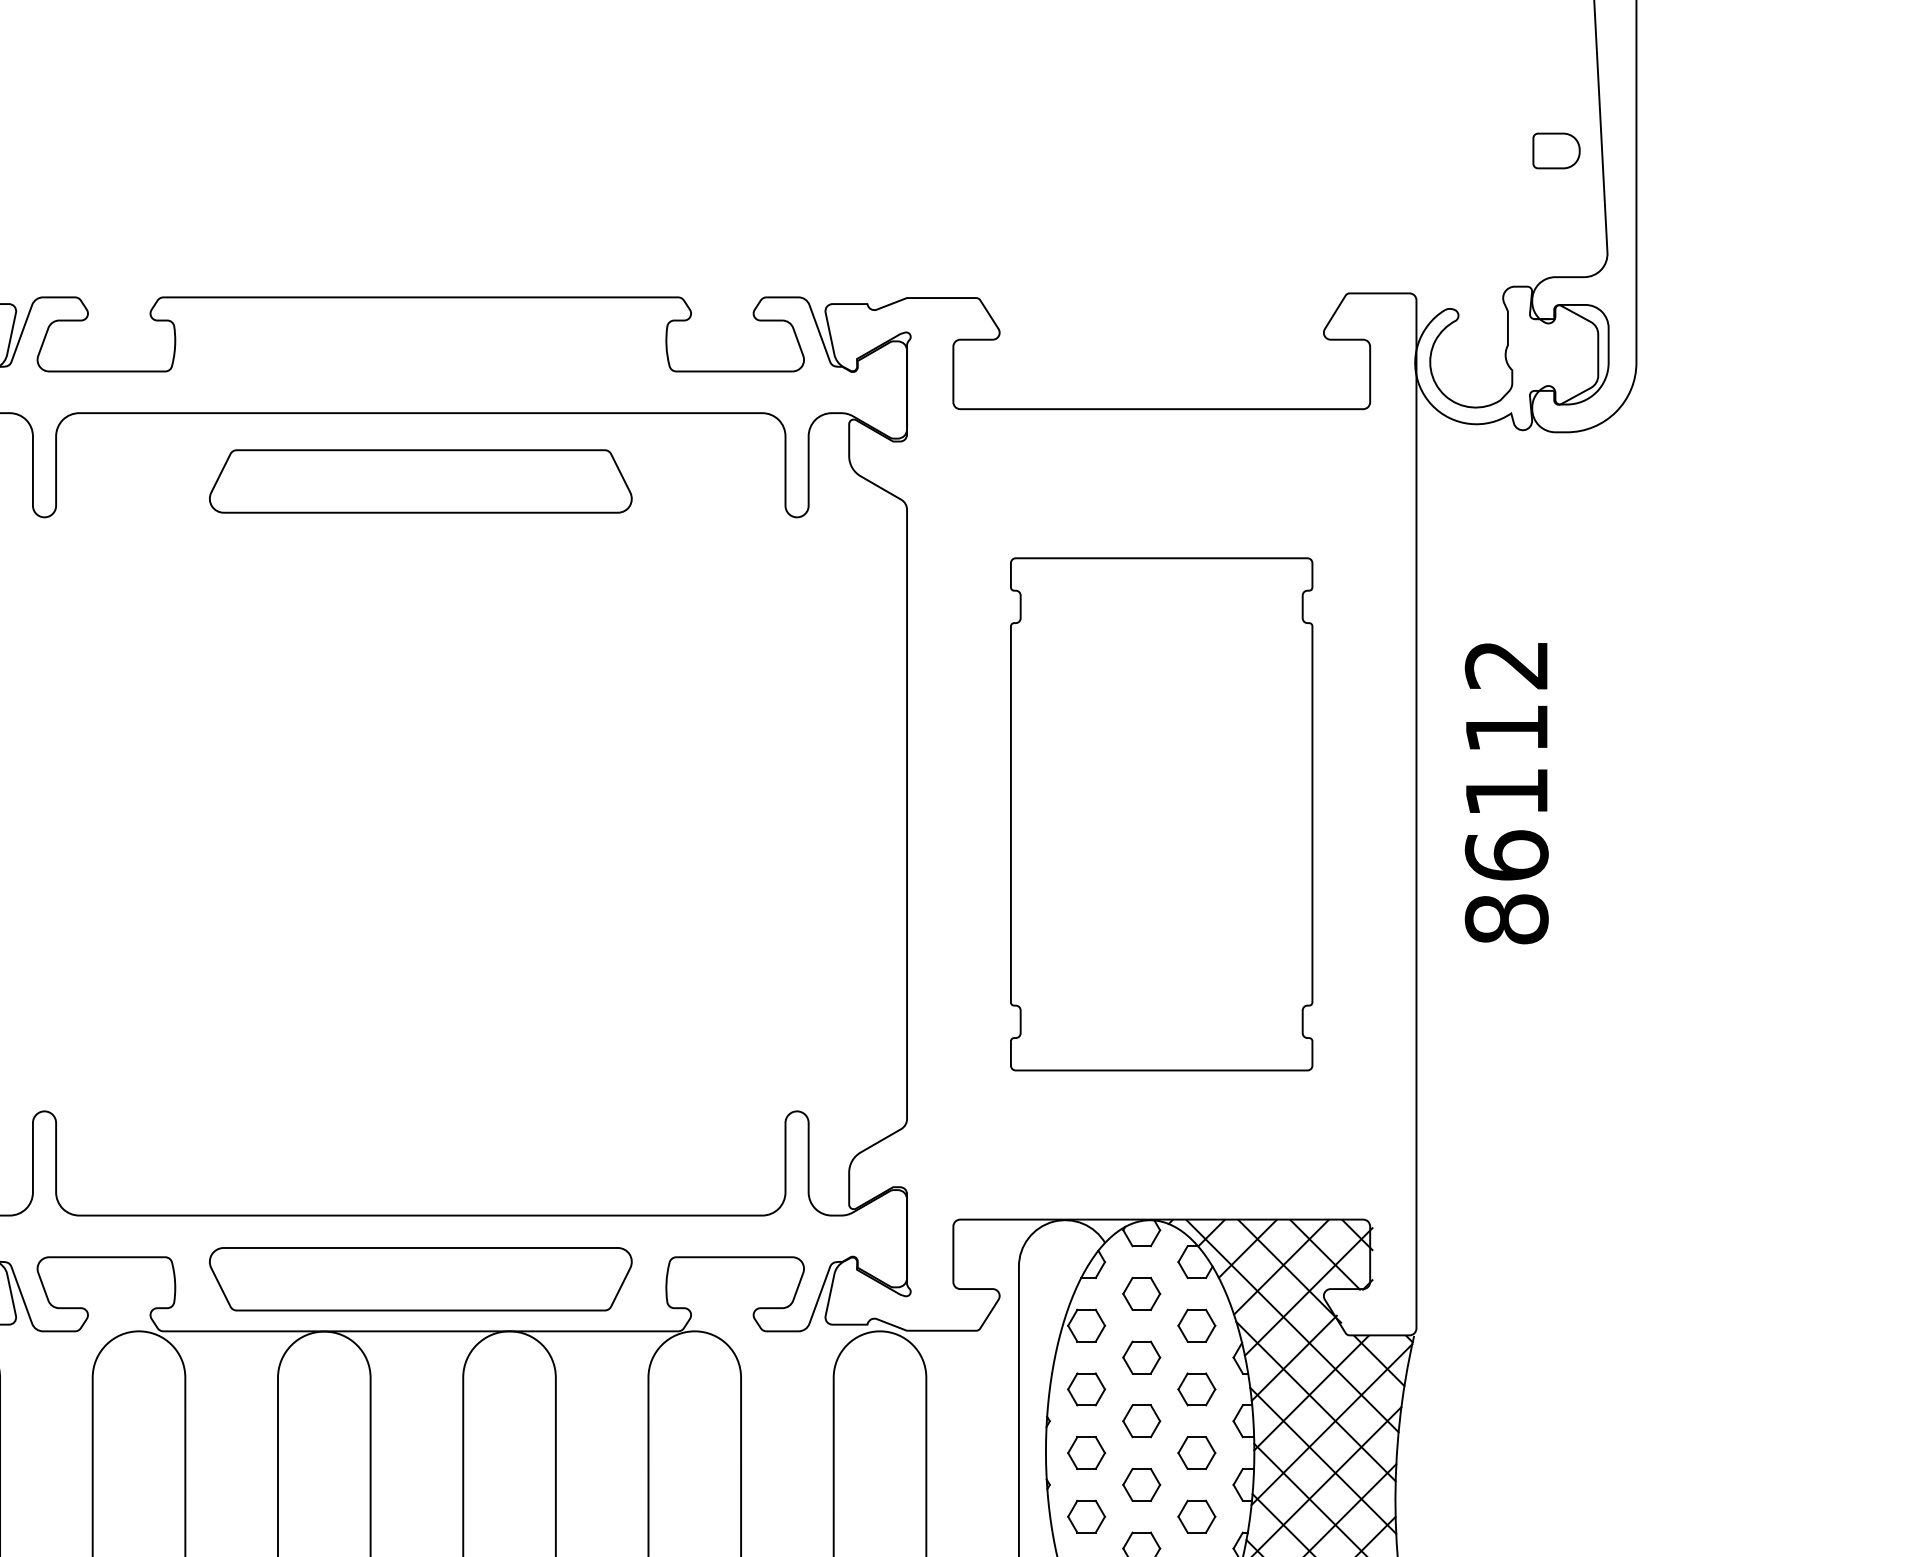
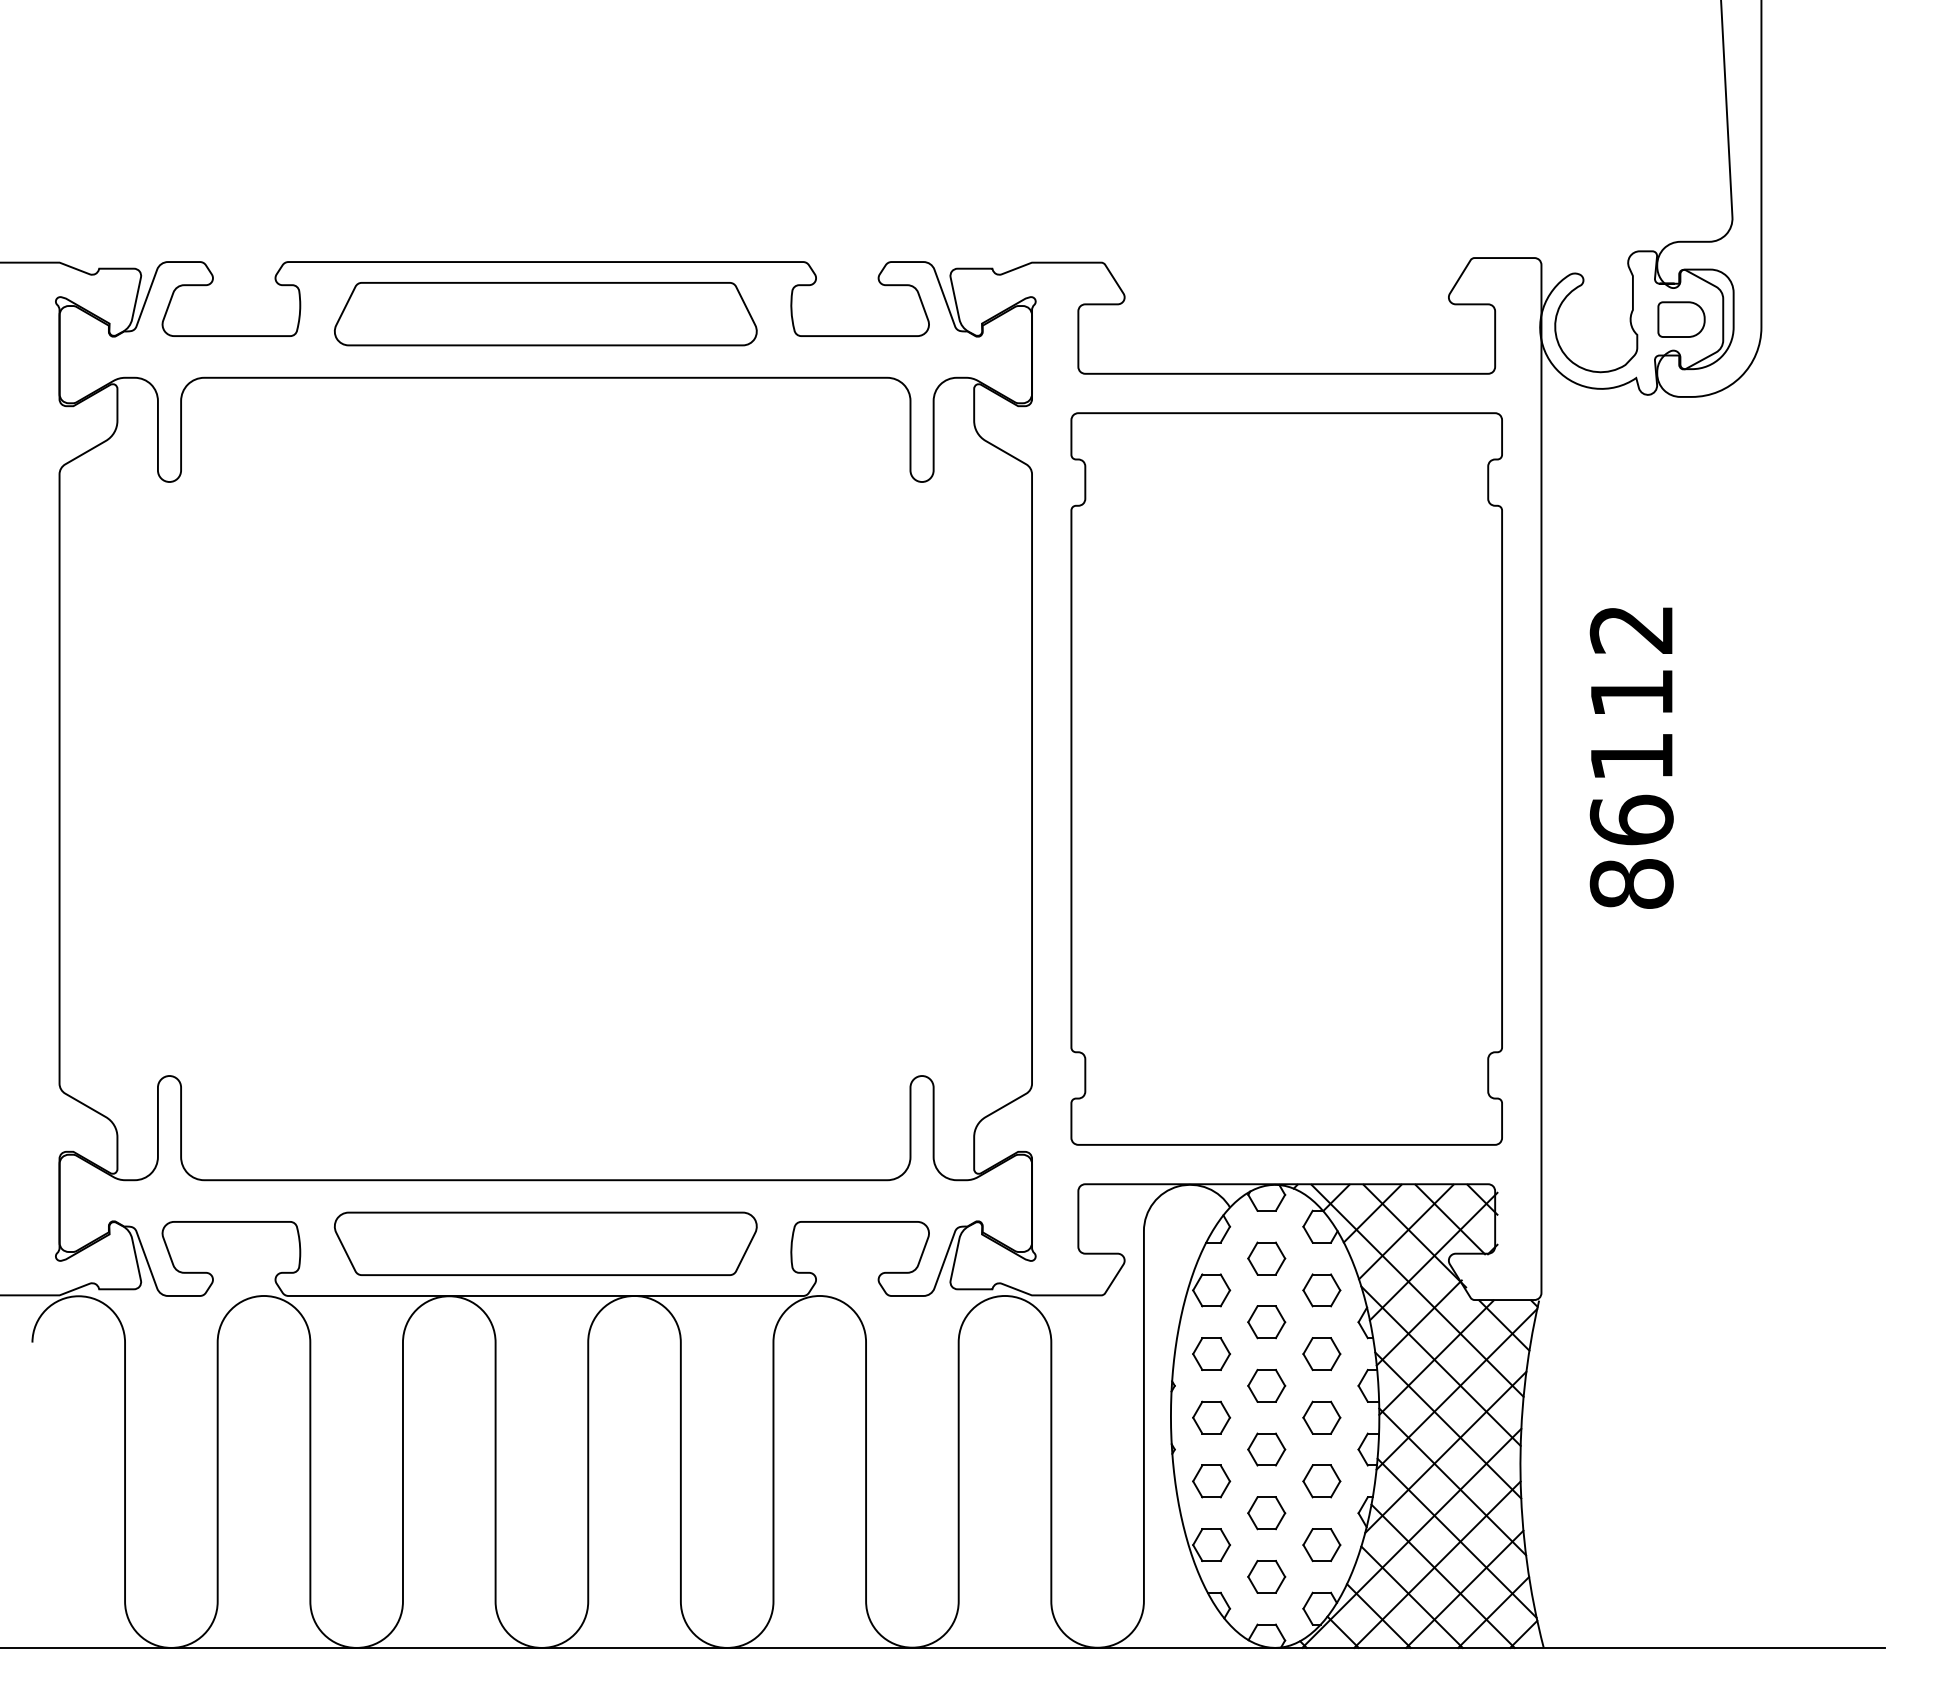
part: (1556, 150) -> (1681, 319), moved
part: (420, 481) -> (545, 314), moved
part: (1161, 813) -> (1286, 778), size x1.43

